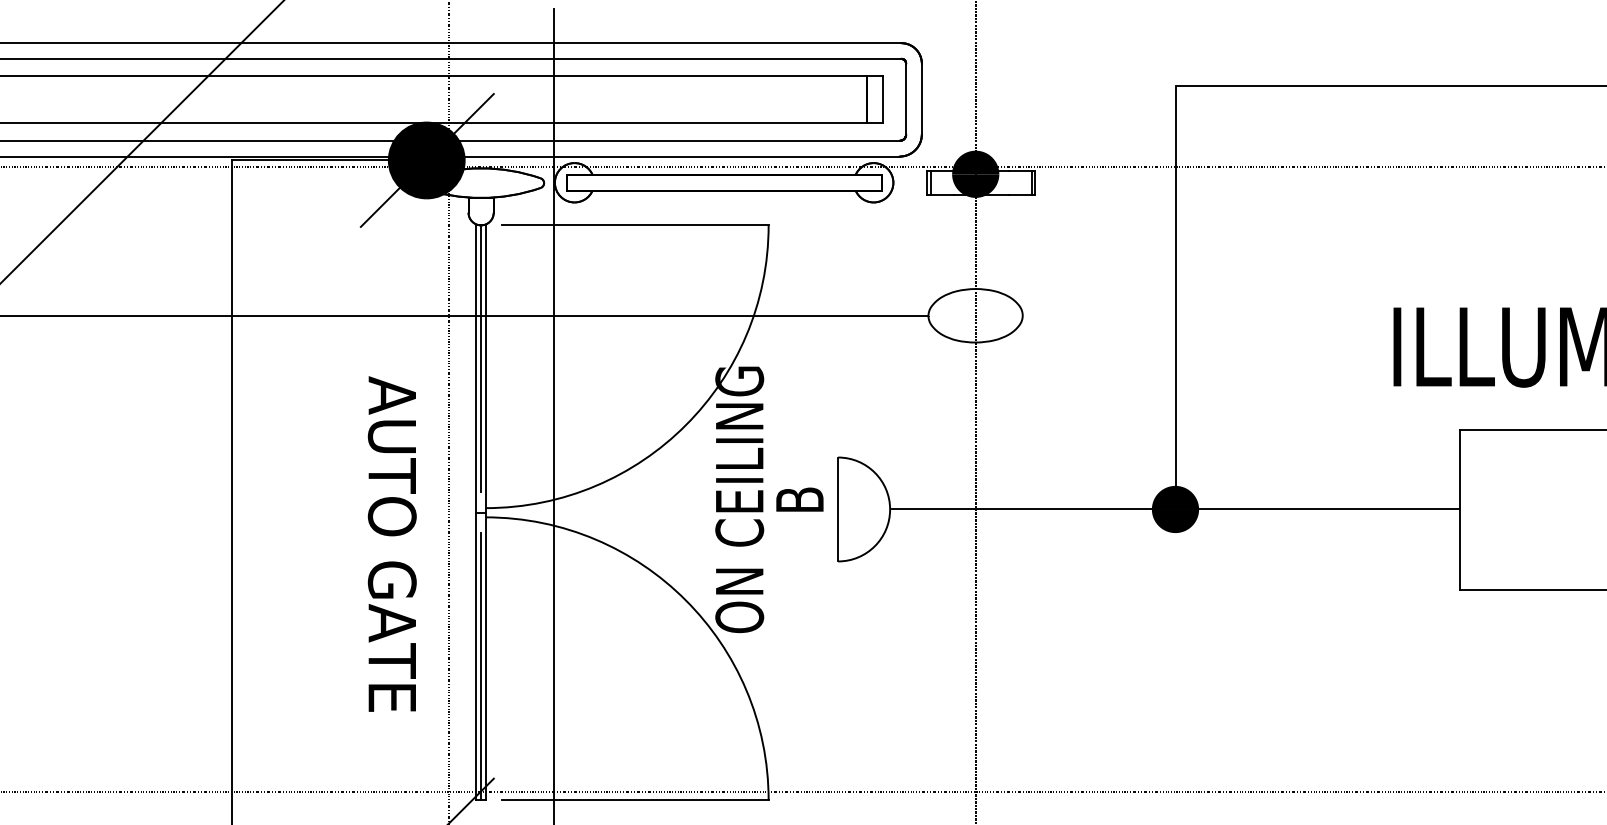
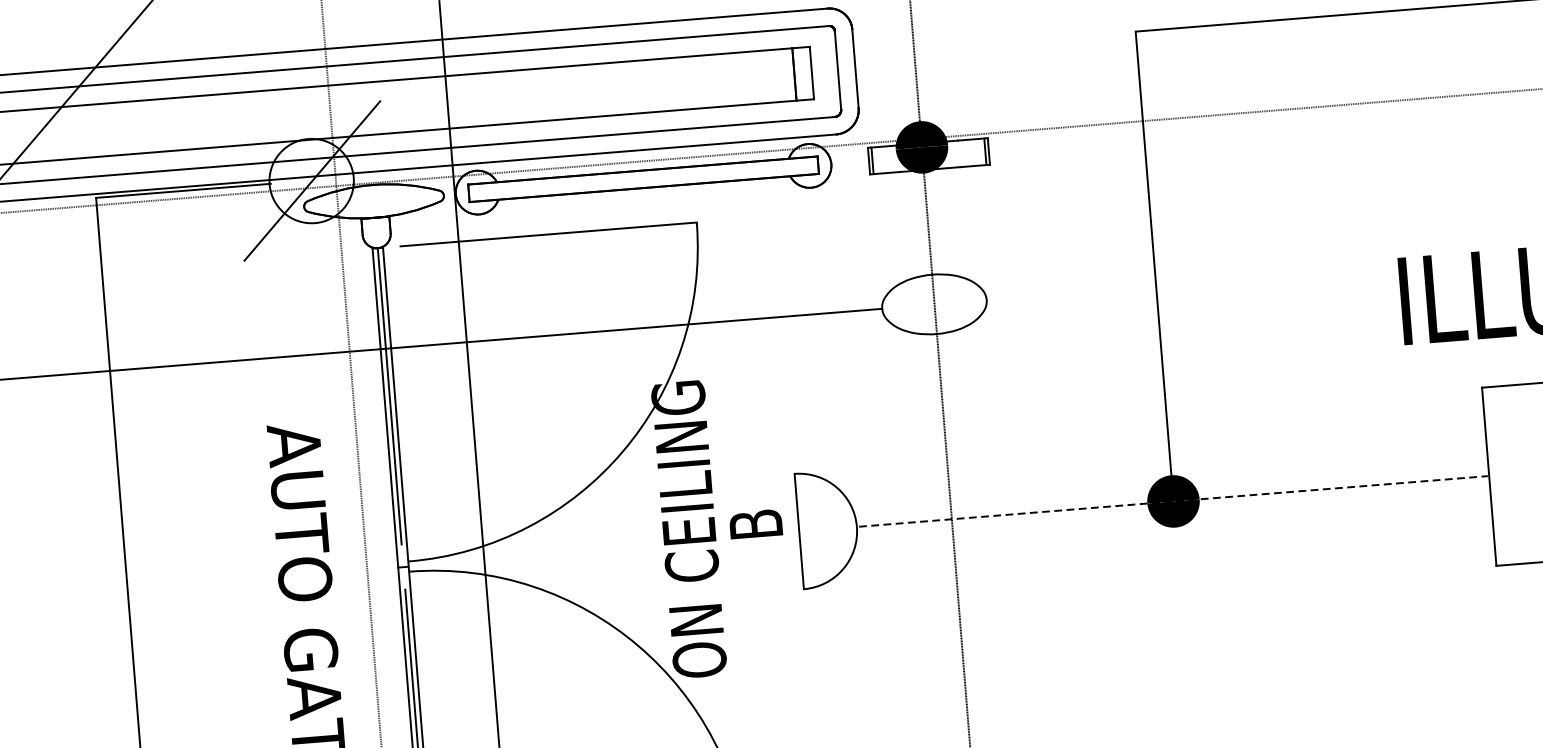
fill: (426, 160) -> (311, 181), removed
line: (1175, 509) -> (1173, 501), solid -> dashed

